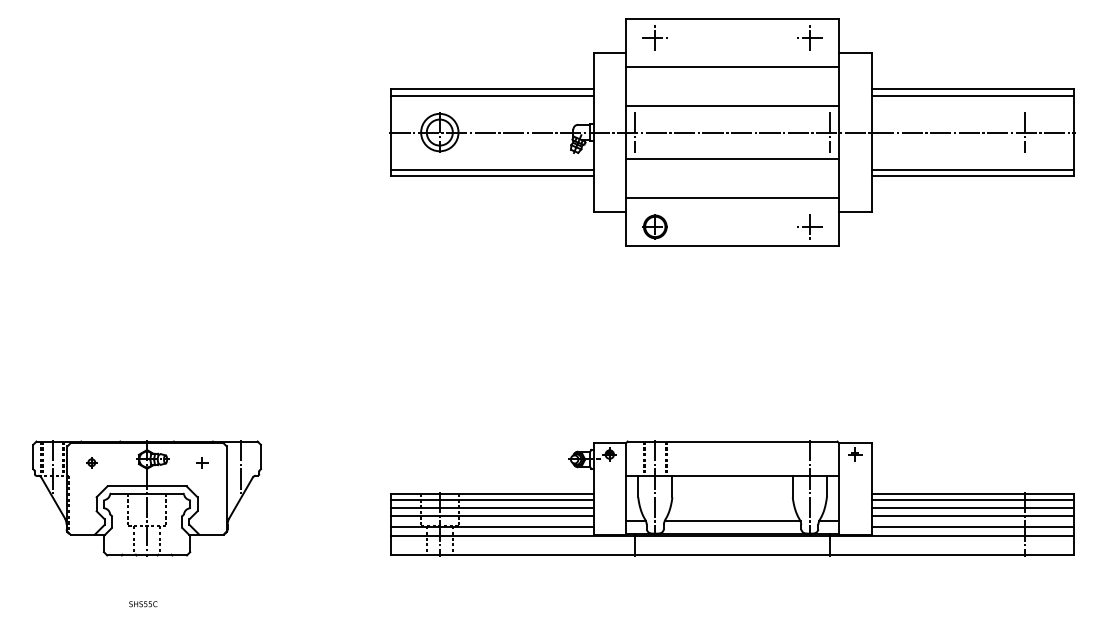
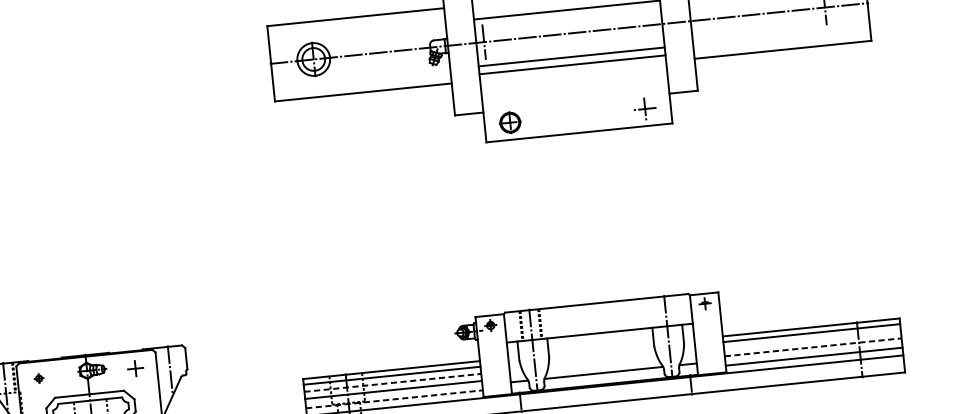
line: (492, 95) -> (356, 22), removed
line: (830, 132) -> (654, 24), removed
line: (492, 169) -> (363, 87), removed
line: (972, 169) -> (782, 44), removed
line: (732, 198) -> (572, 64), moved
part: (202, 462) -> (135, 368), size x1.6
line: (492, 508) -> (393, 383), solid -> dashed
line: (972, 508) -> (812, 340), removed
line: (973, 516) -> (813, 347), solid -> dashed
line: (492, 527) -> (394, 399), solid -> dashed

